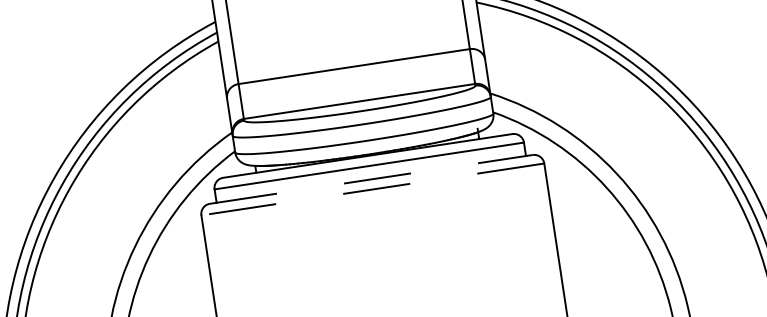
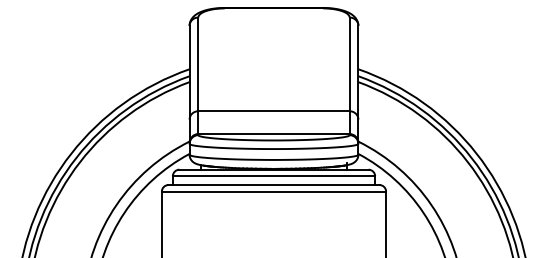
line: (372, 179) -> (274, 185), dashed -> solid
line: (372, 189) -> (273, 191), dashed -> solid

